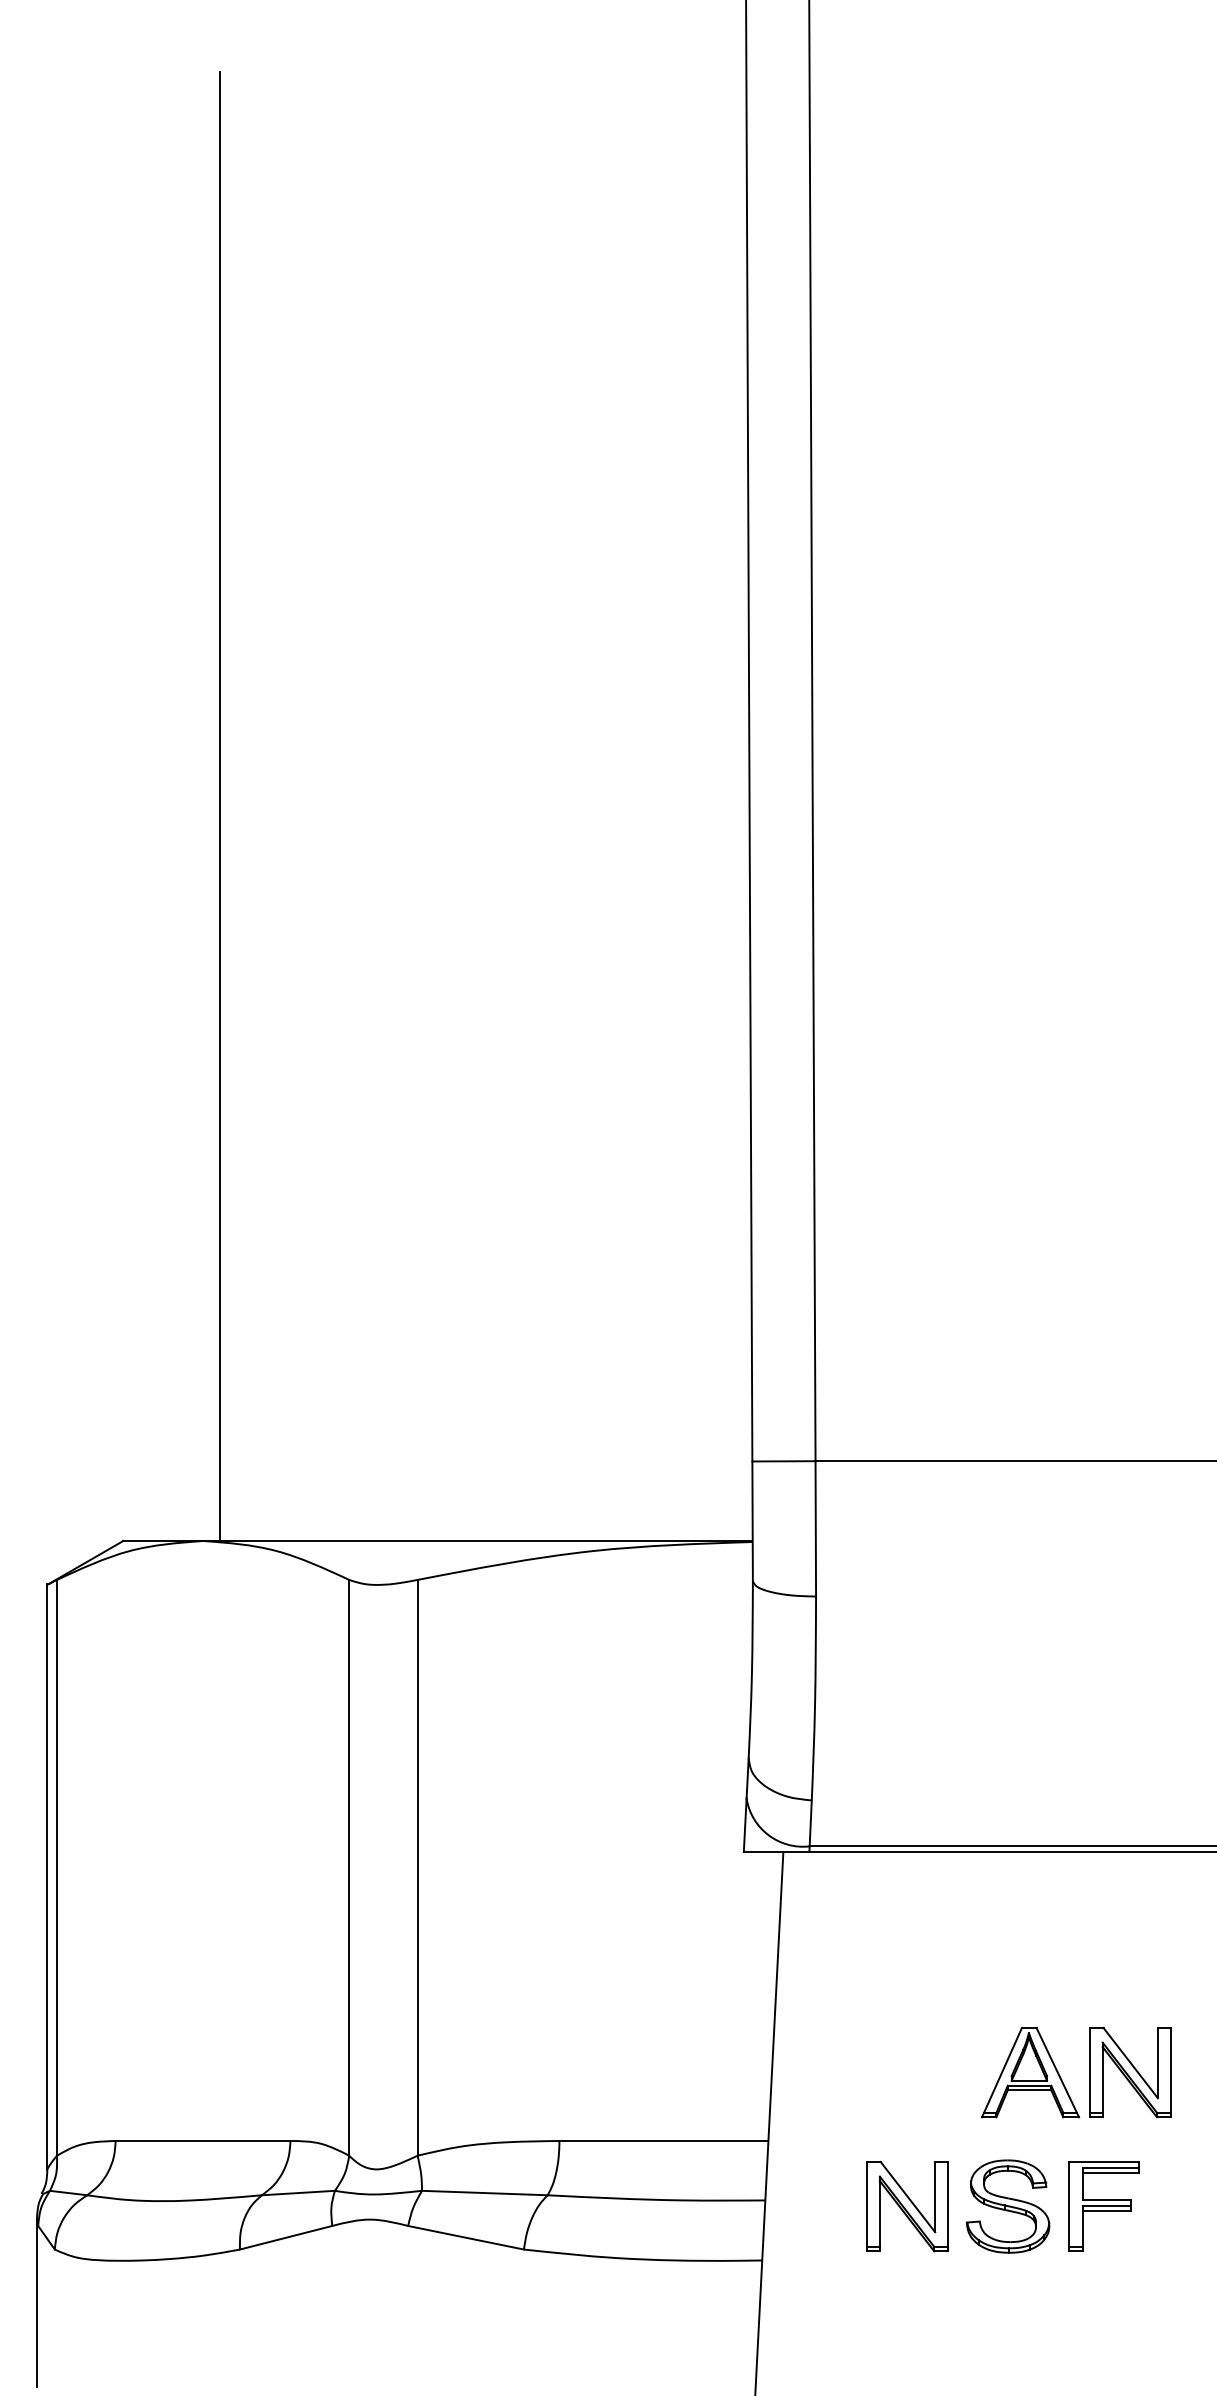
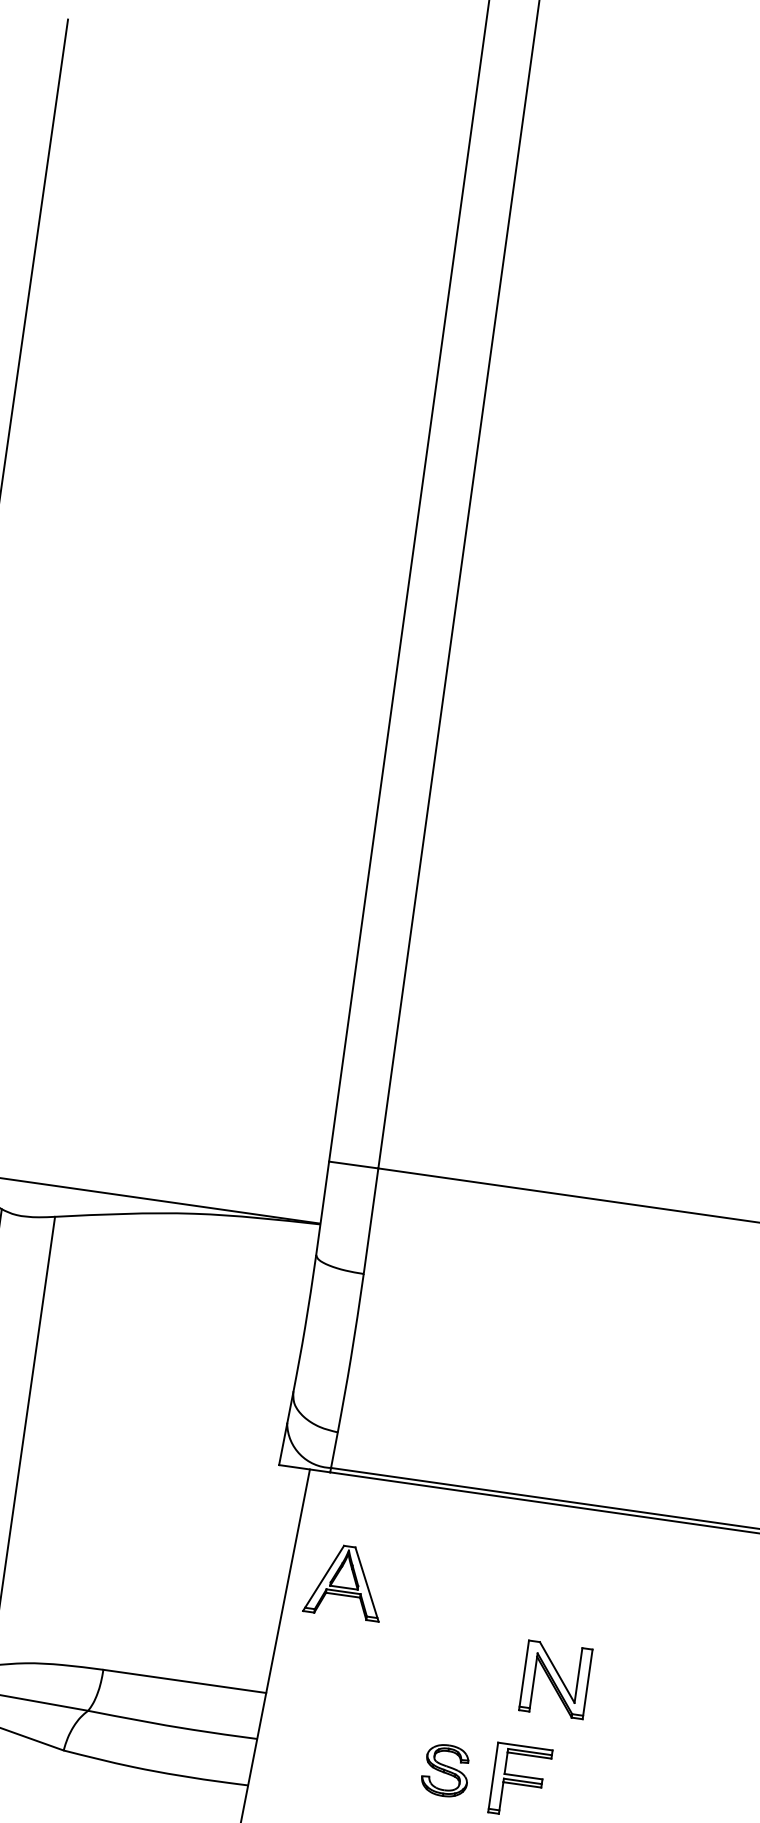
part: (1030, 2072) -> (345, 1581), moved
part: (907, 2206) -> (367, 1759), removed
part: (1008, 2206) -> (446, 1770), size x0.7

